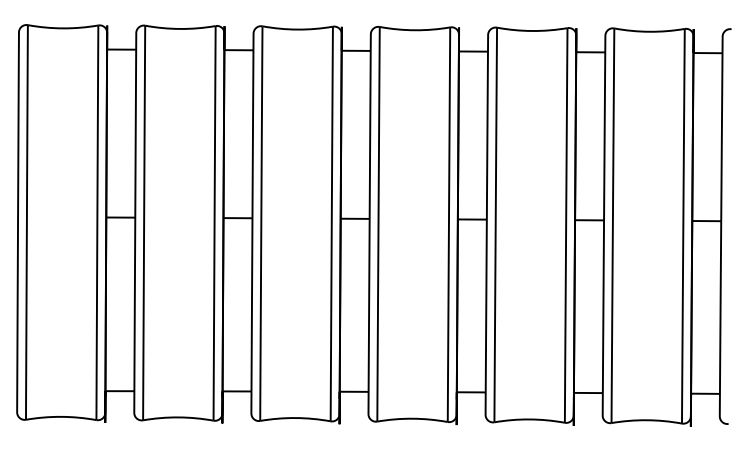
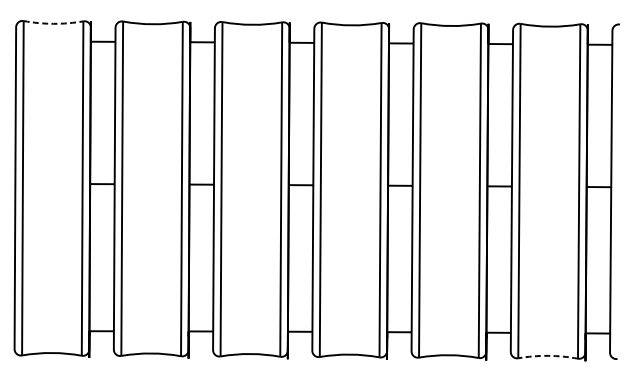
arc: (63, 28) -> (53, 23), solid -> dashed
arc: (646, 420) -> (547, 356), solid -> dashed

